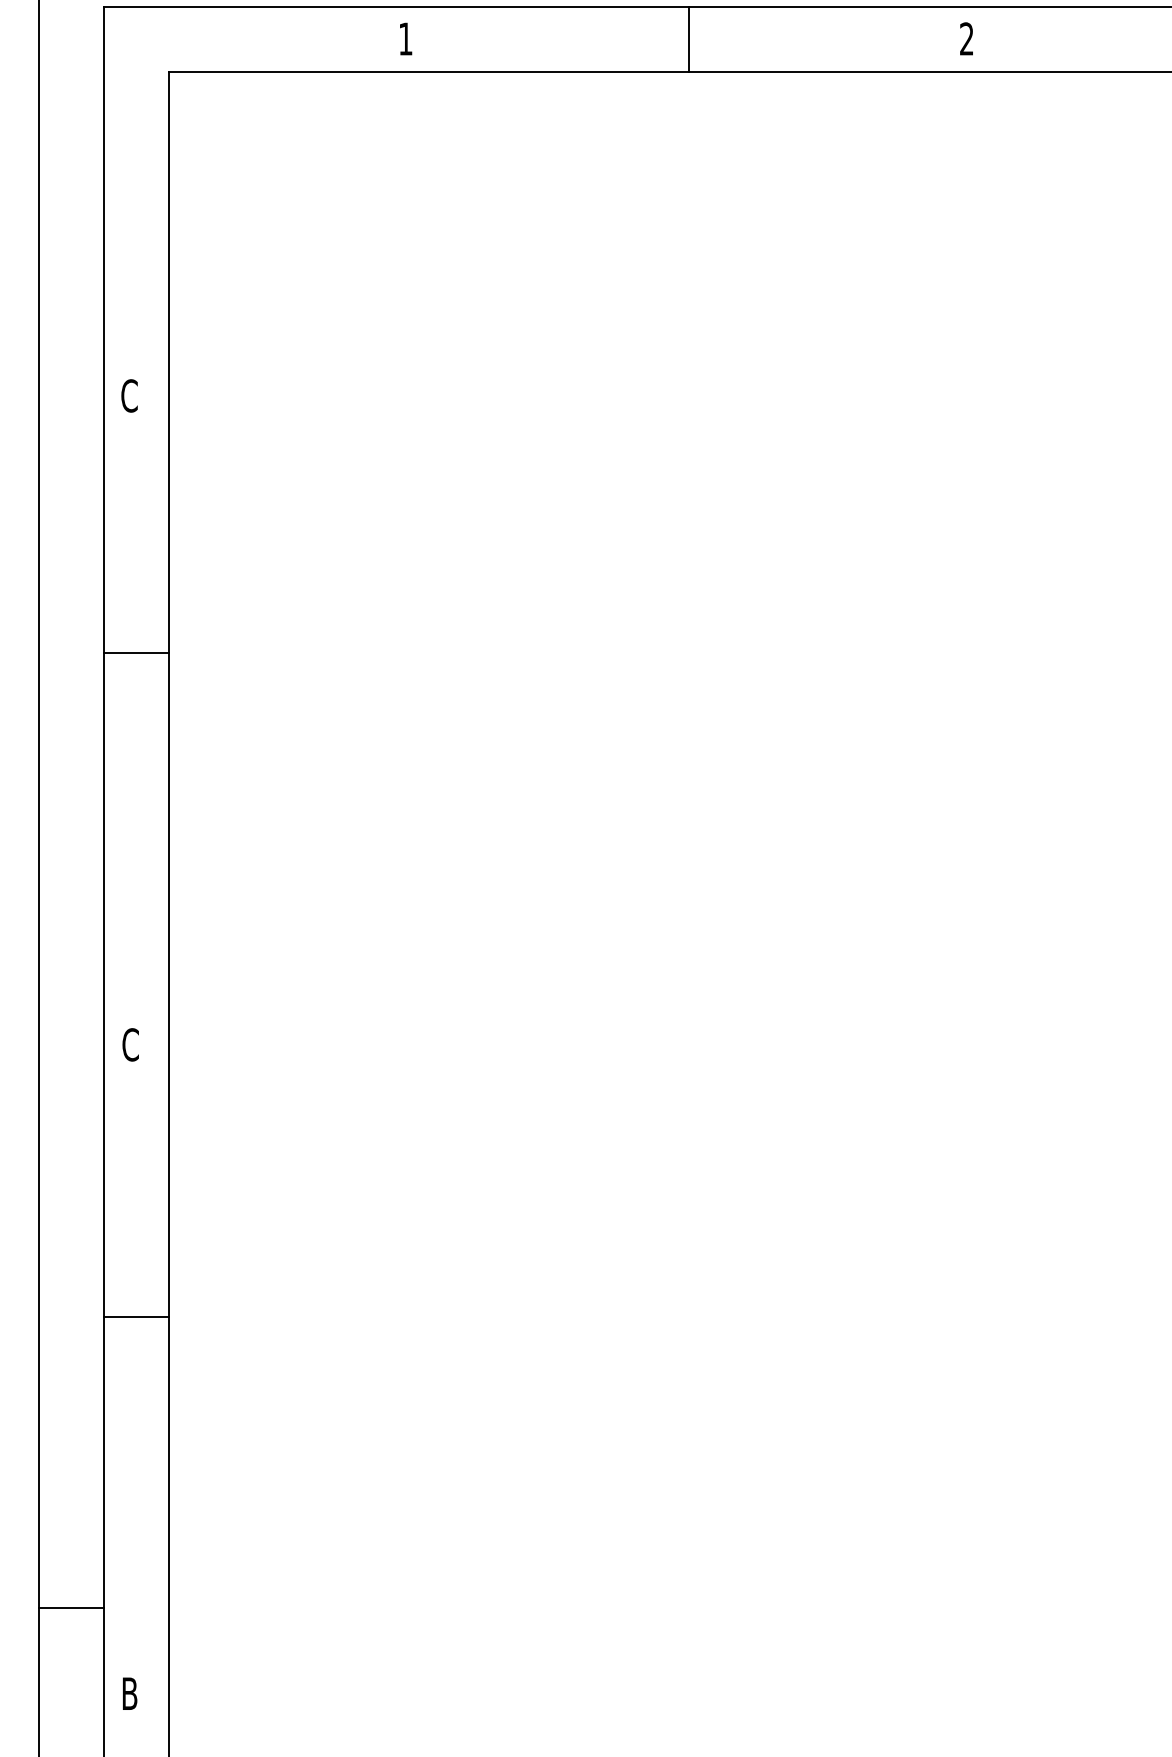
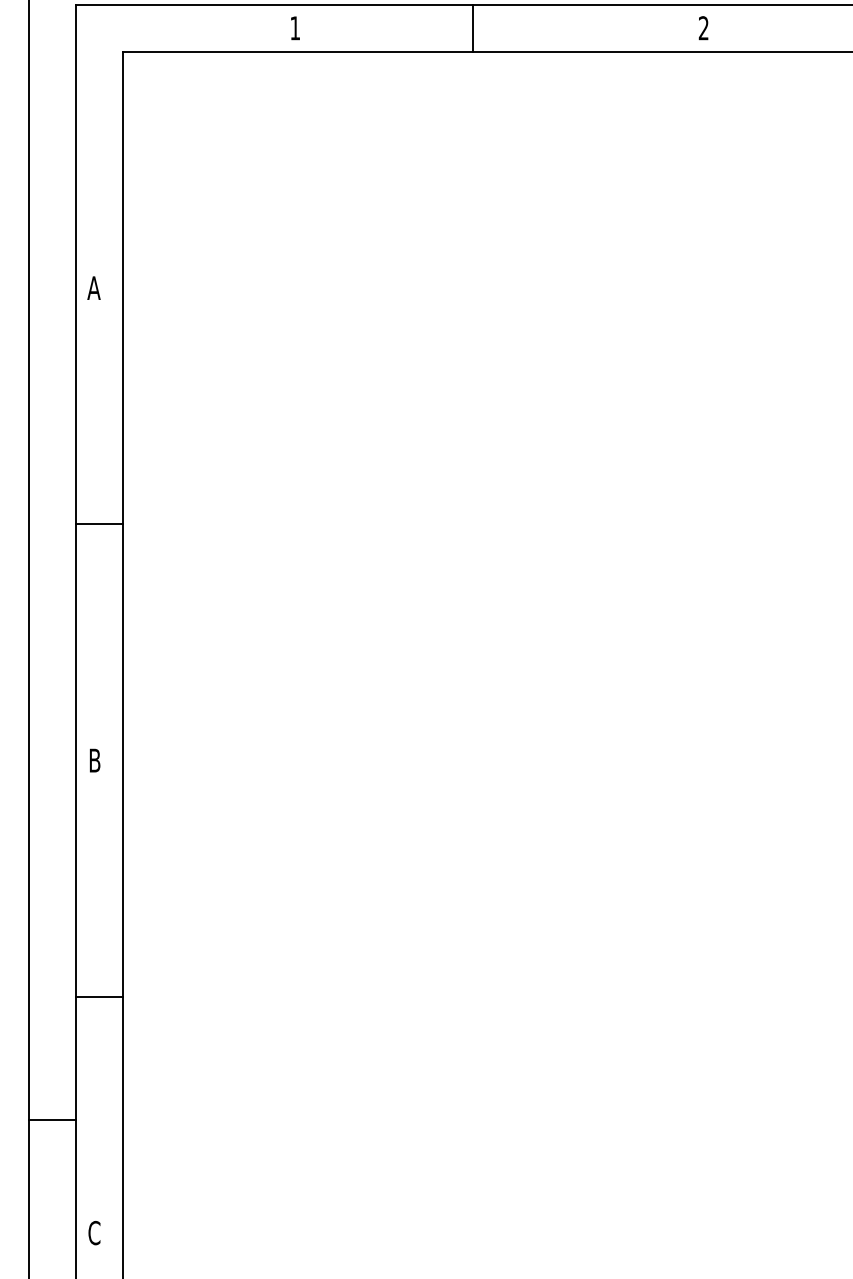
line: (689, 37) -> (472, 27), moved
text: (128, 396) -> (93, 288), C -> A
line: (136, 653) -> (99, 524), moved
text: (129, 1044) -> (94, 760), C -> B
line: (136, 1316) -> (99, 996), moved
line: (70, 1607) -> (51, 1119), moved
text: (129, 1692) -> (94, 1232), B -> C

